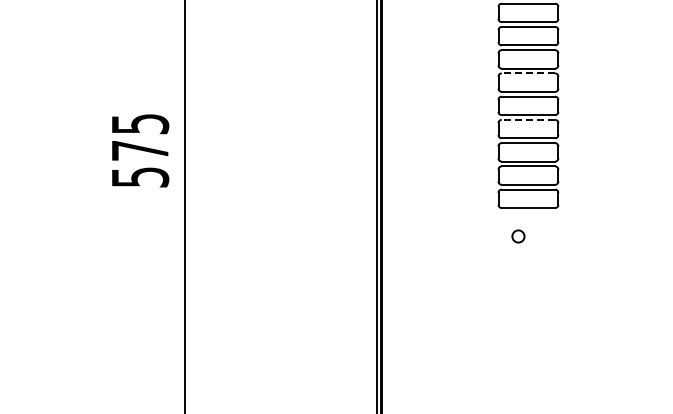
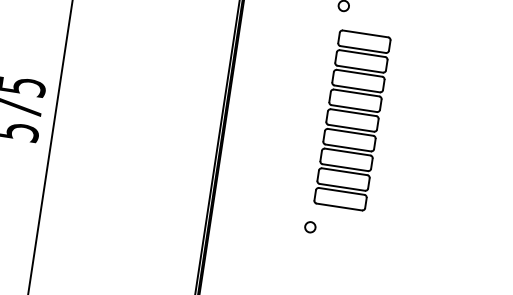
line: (528, 73) -> (356, 93), dashed -> solid
line: (528, 119) -> (350, 132), dashed -> solid
circle: (518, 236) -> (310, 227), moved

